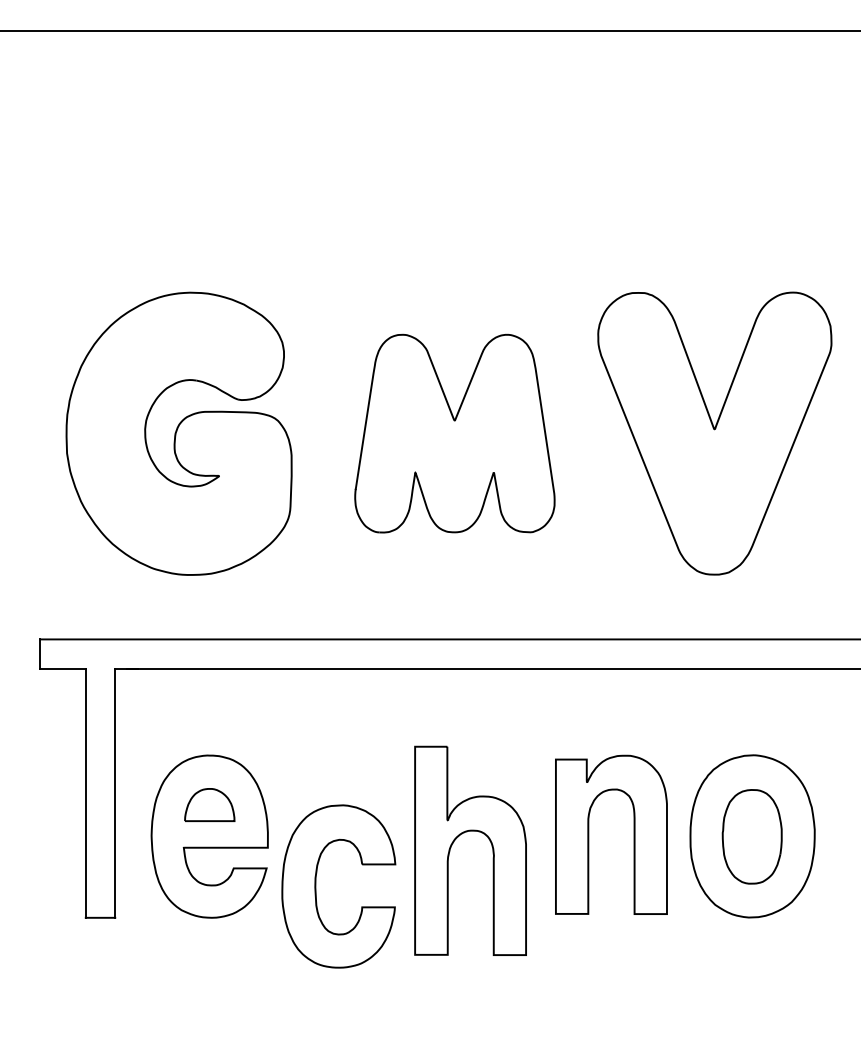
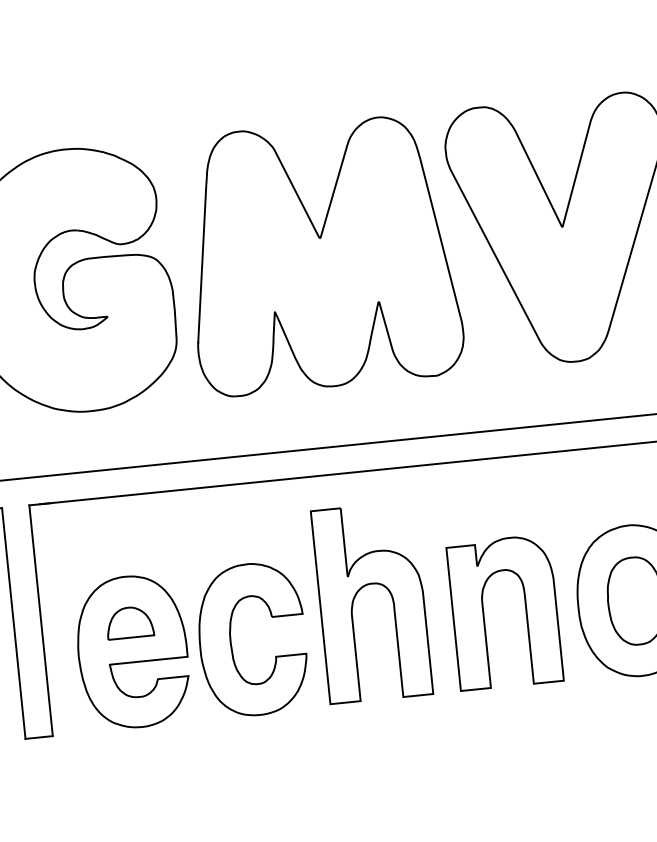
part: (454, 433) -> (321, 255), size x1.43
part: (458, 837) -> (359, 591), moved
part: (316, 886) -> (231, 641), moved

